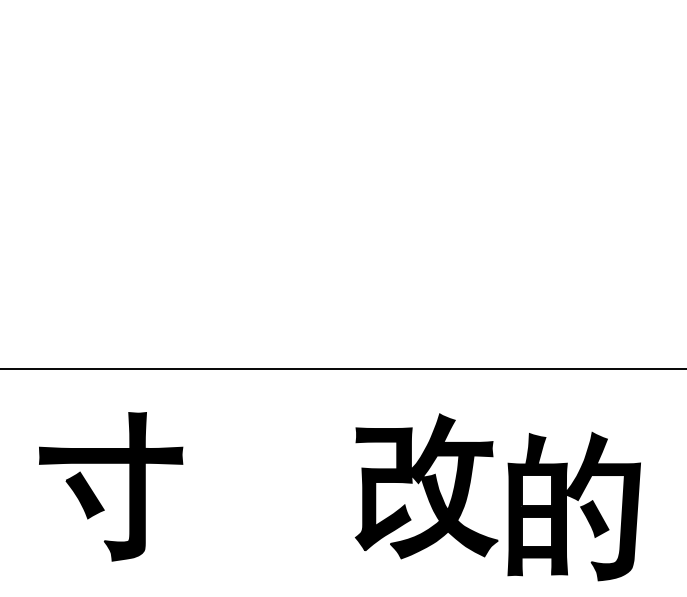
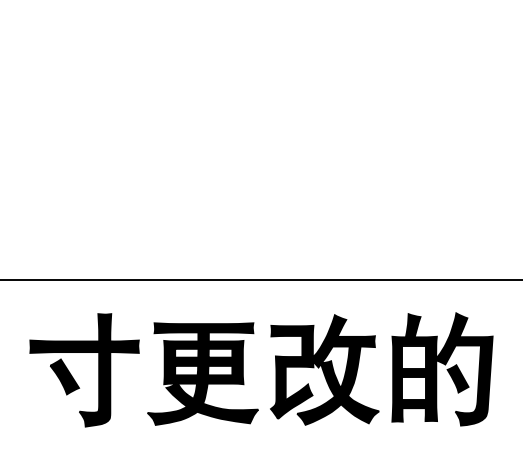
part: (266, 491) -> (202, 373), added
part: (576, 500) -> (444, 364), moved

